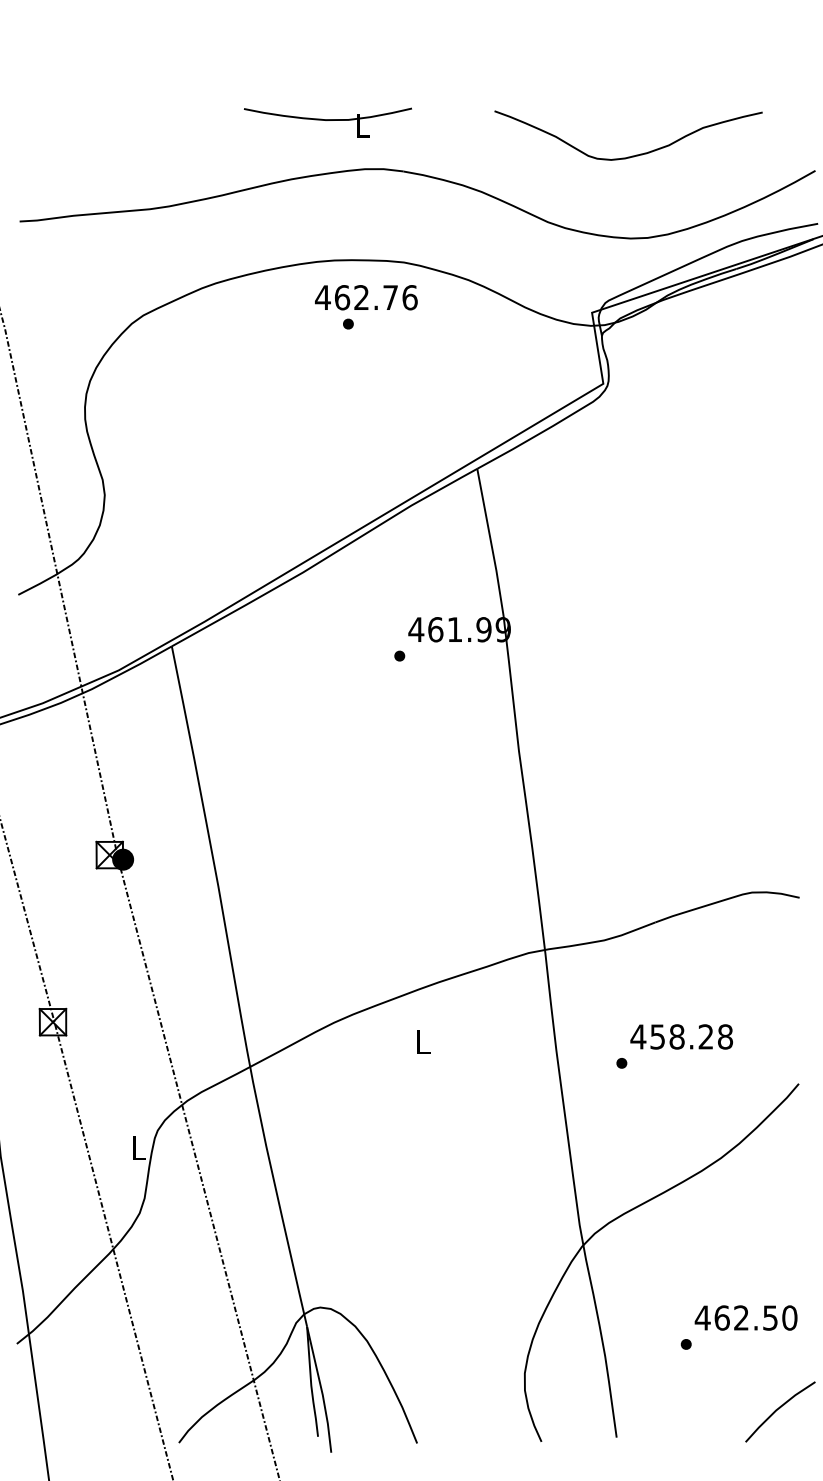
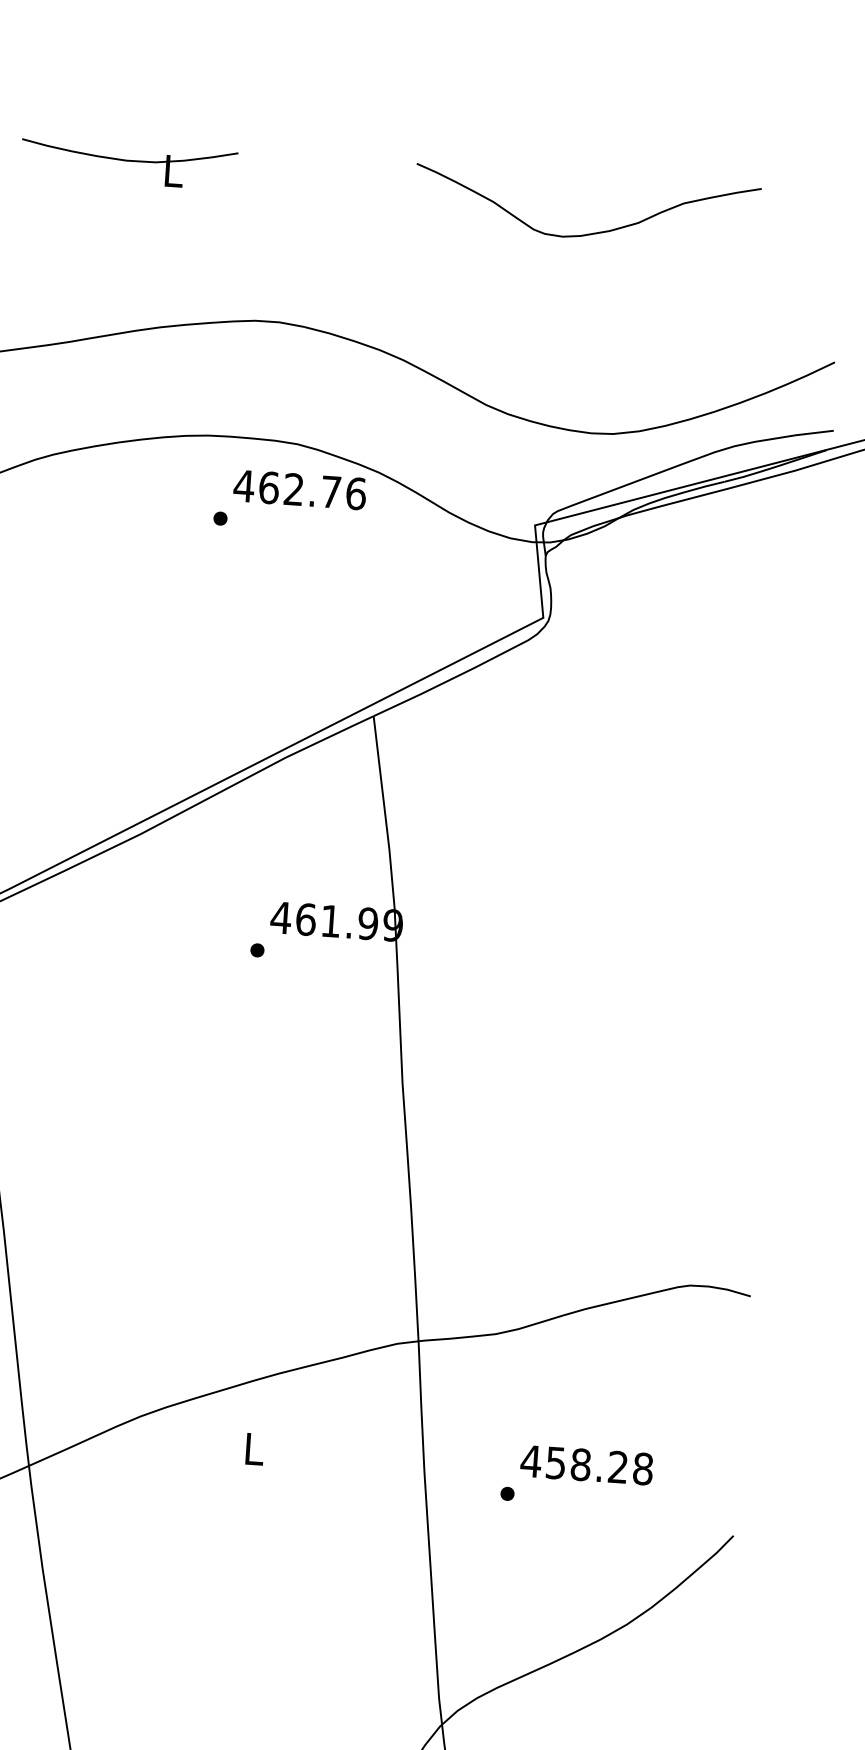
part: (327, 122) -> (128, 163), moved
curve: (632, 155) -> (590, 232), moved
text: (366, 297) -> (300, 489), moved

